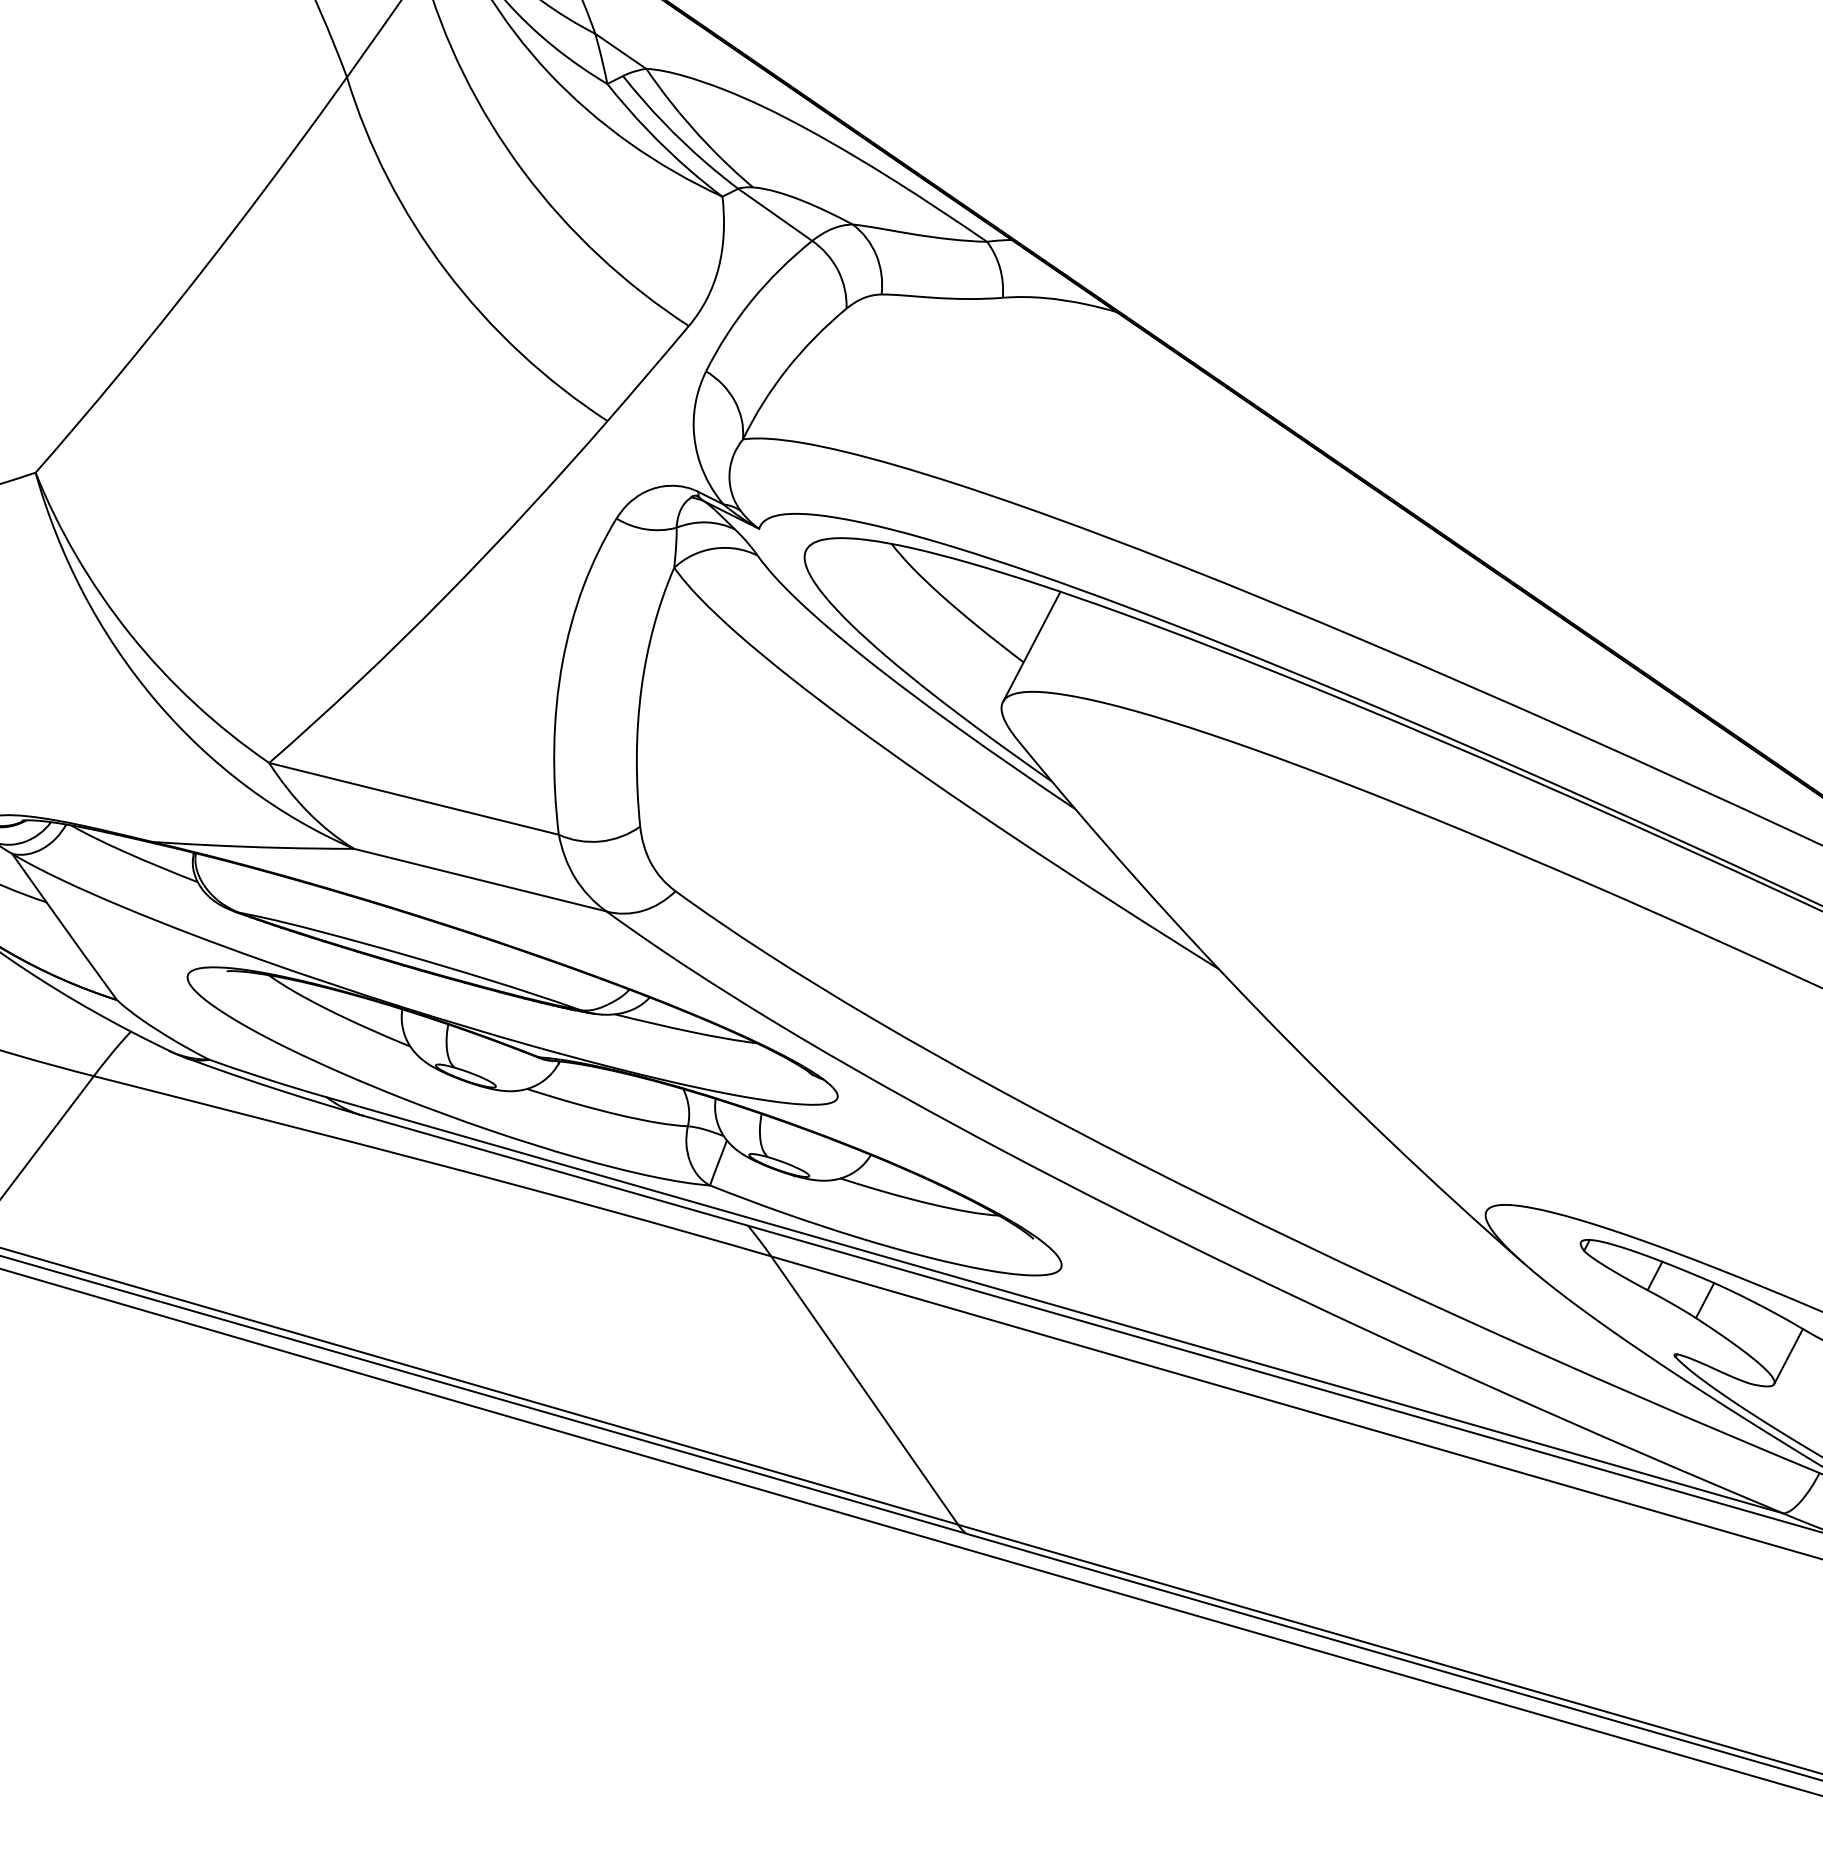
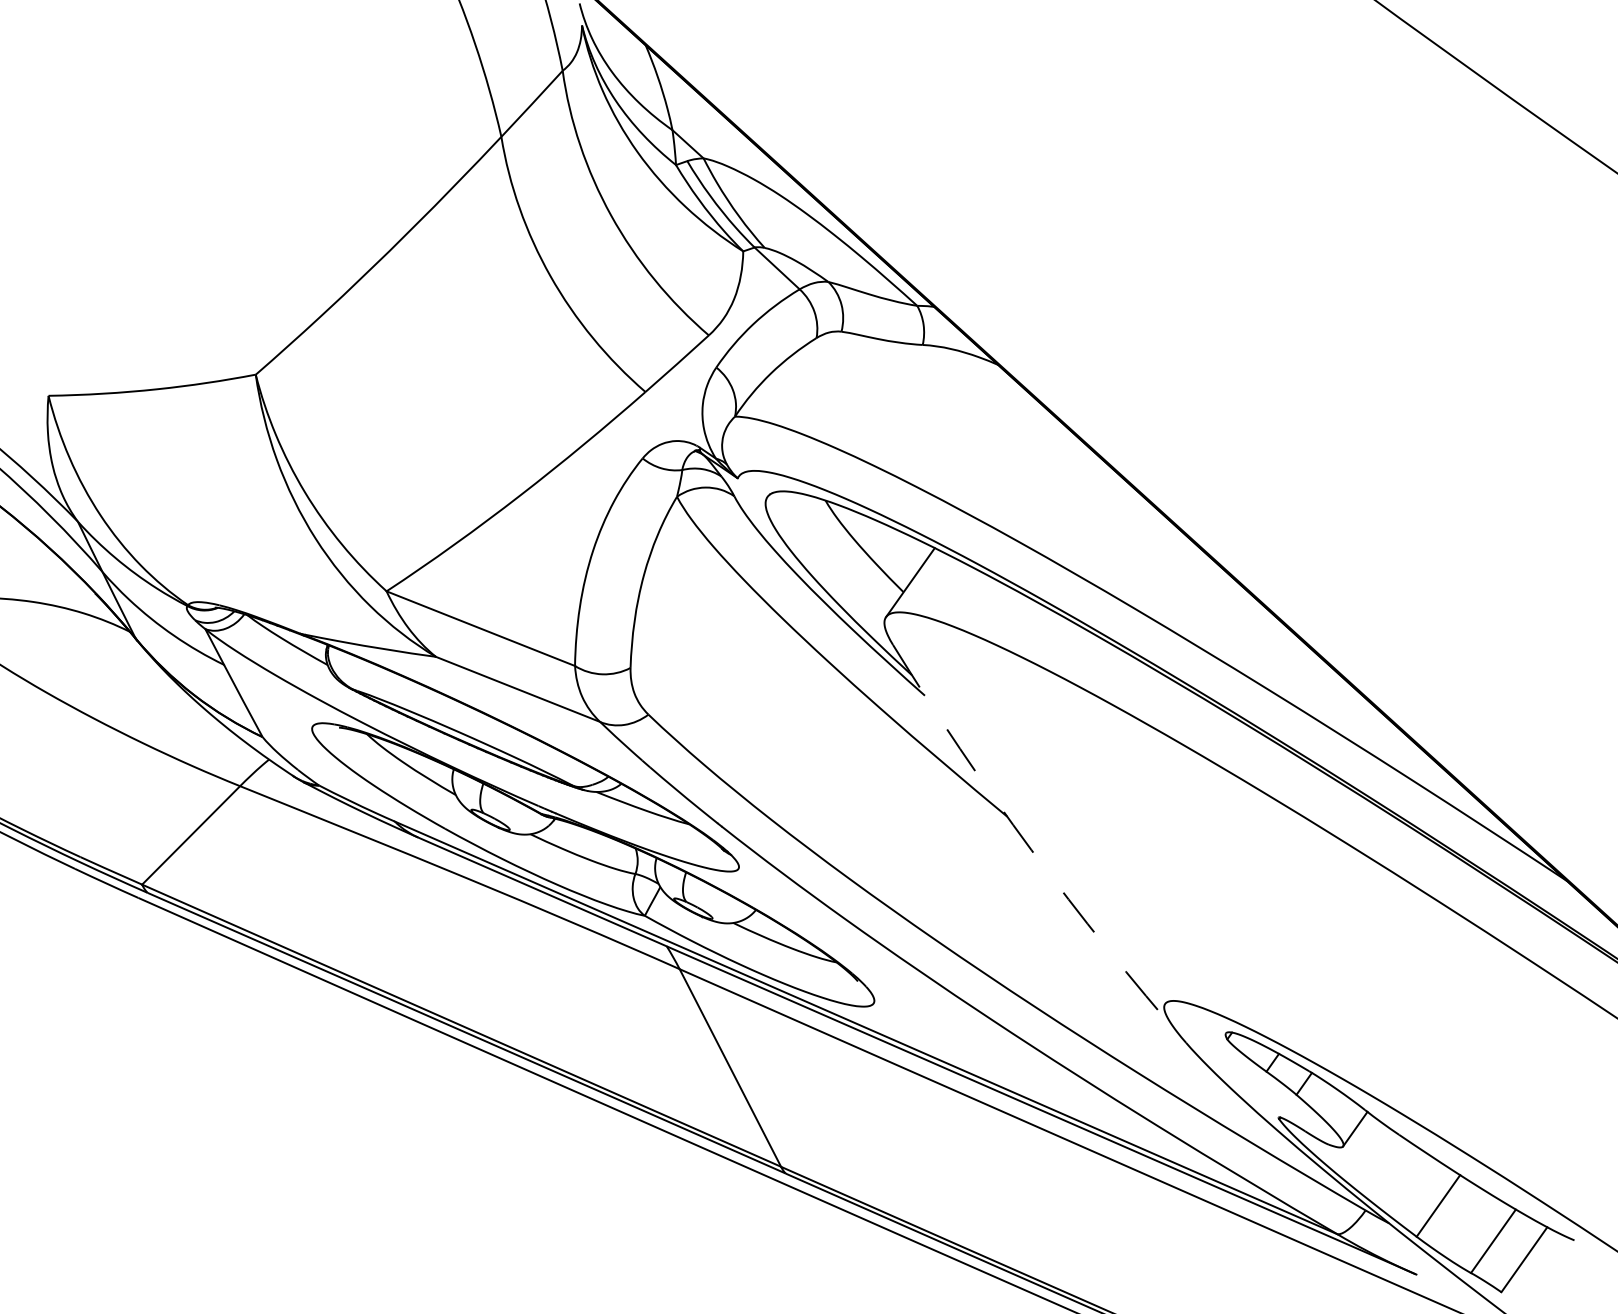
arc: (1261, 1013) -> (1031, 850), solid -> dashed

